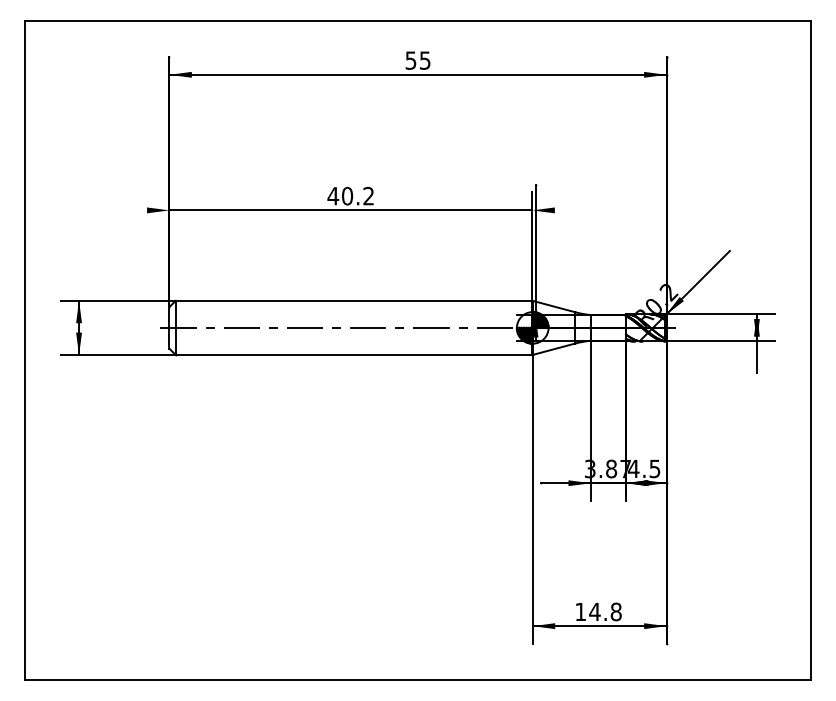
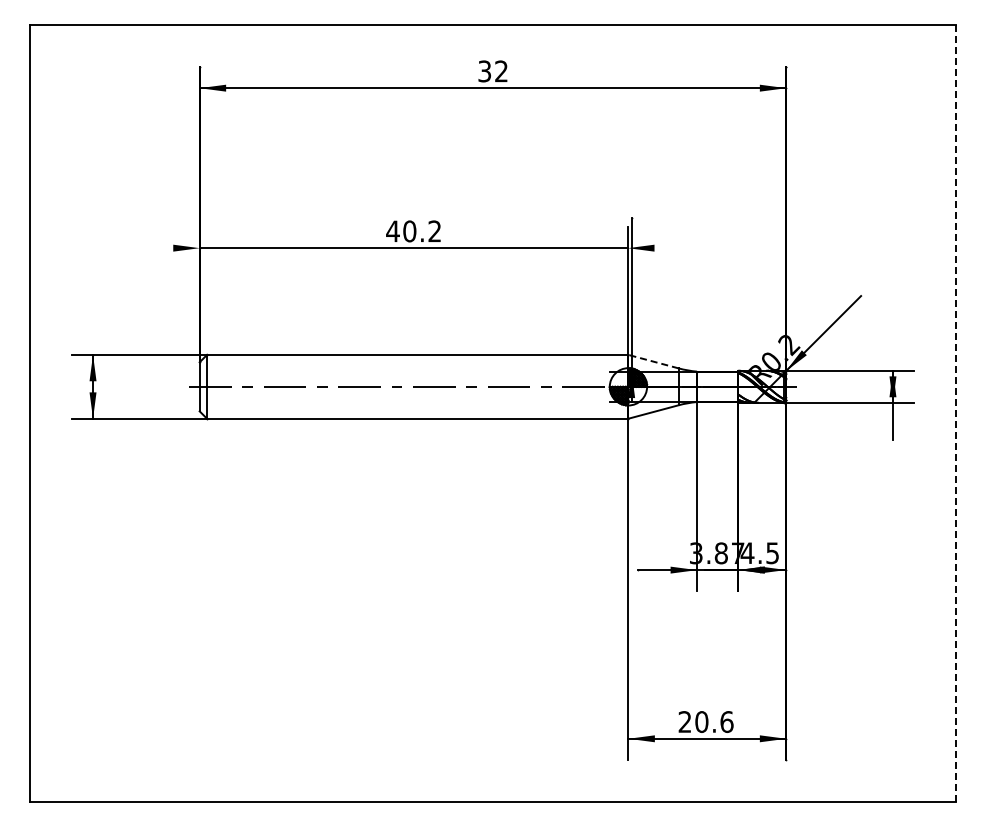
text: (418, 60) -> (493, 71), 55 -> 32
line: (554, 306) -> (653, 361), solid -> dashed
line: (810, 350) -> (956, 413), solid -> dashed
text: (598, 611) -> (705, 721), 14.8 -> 20.6

